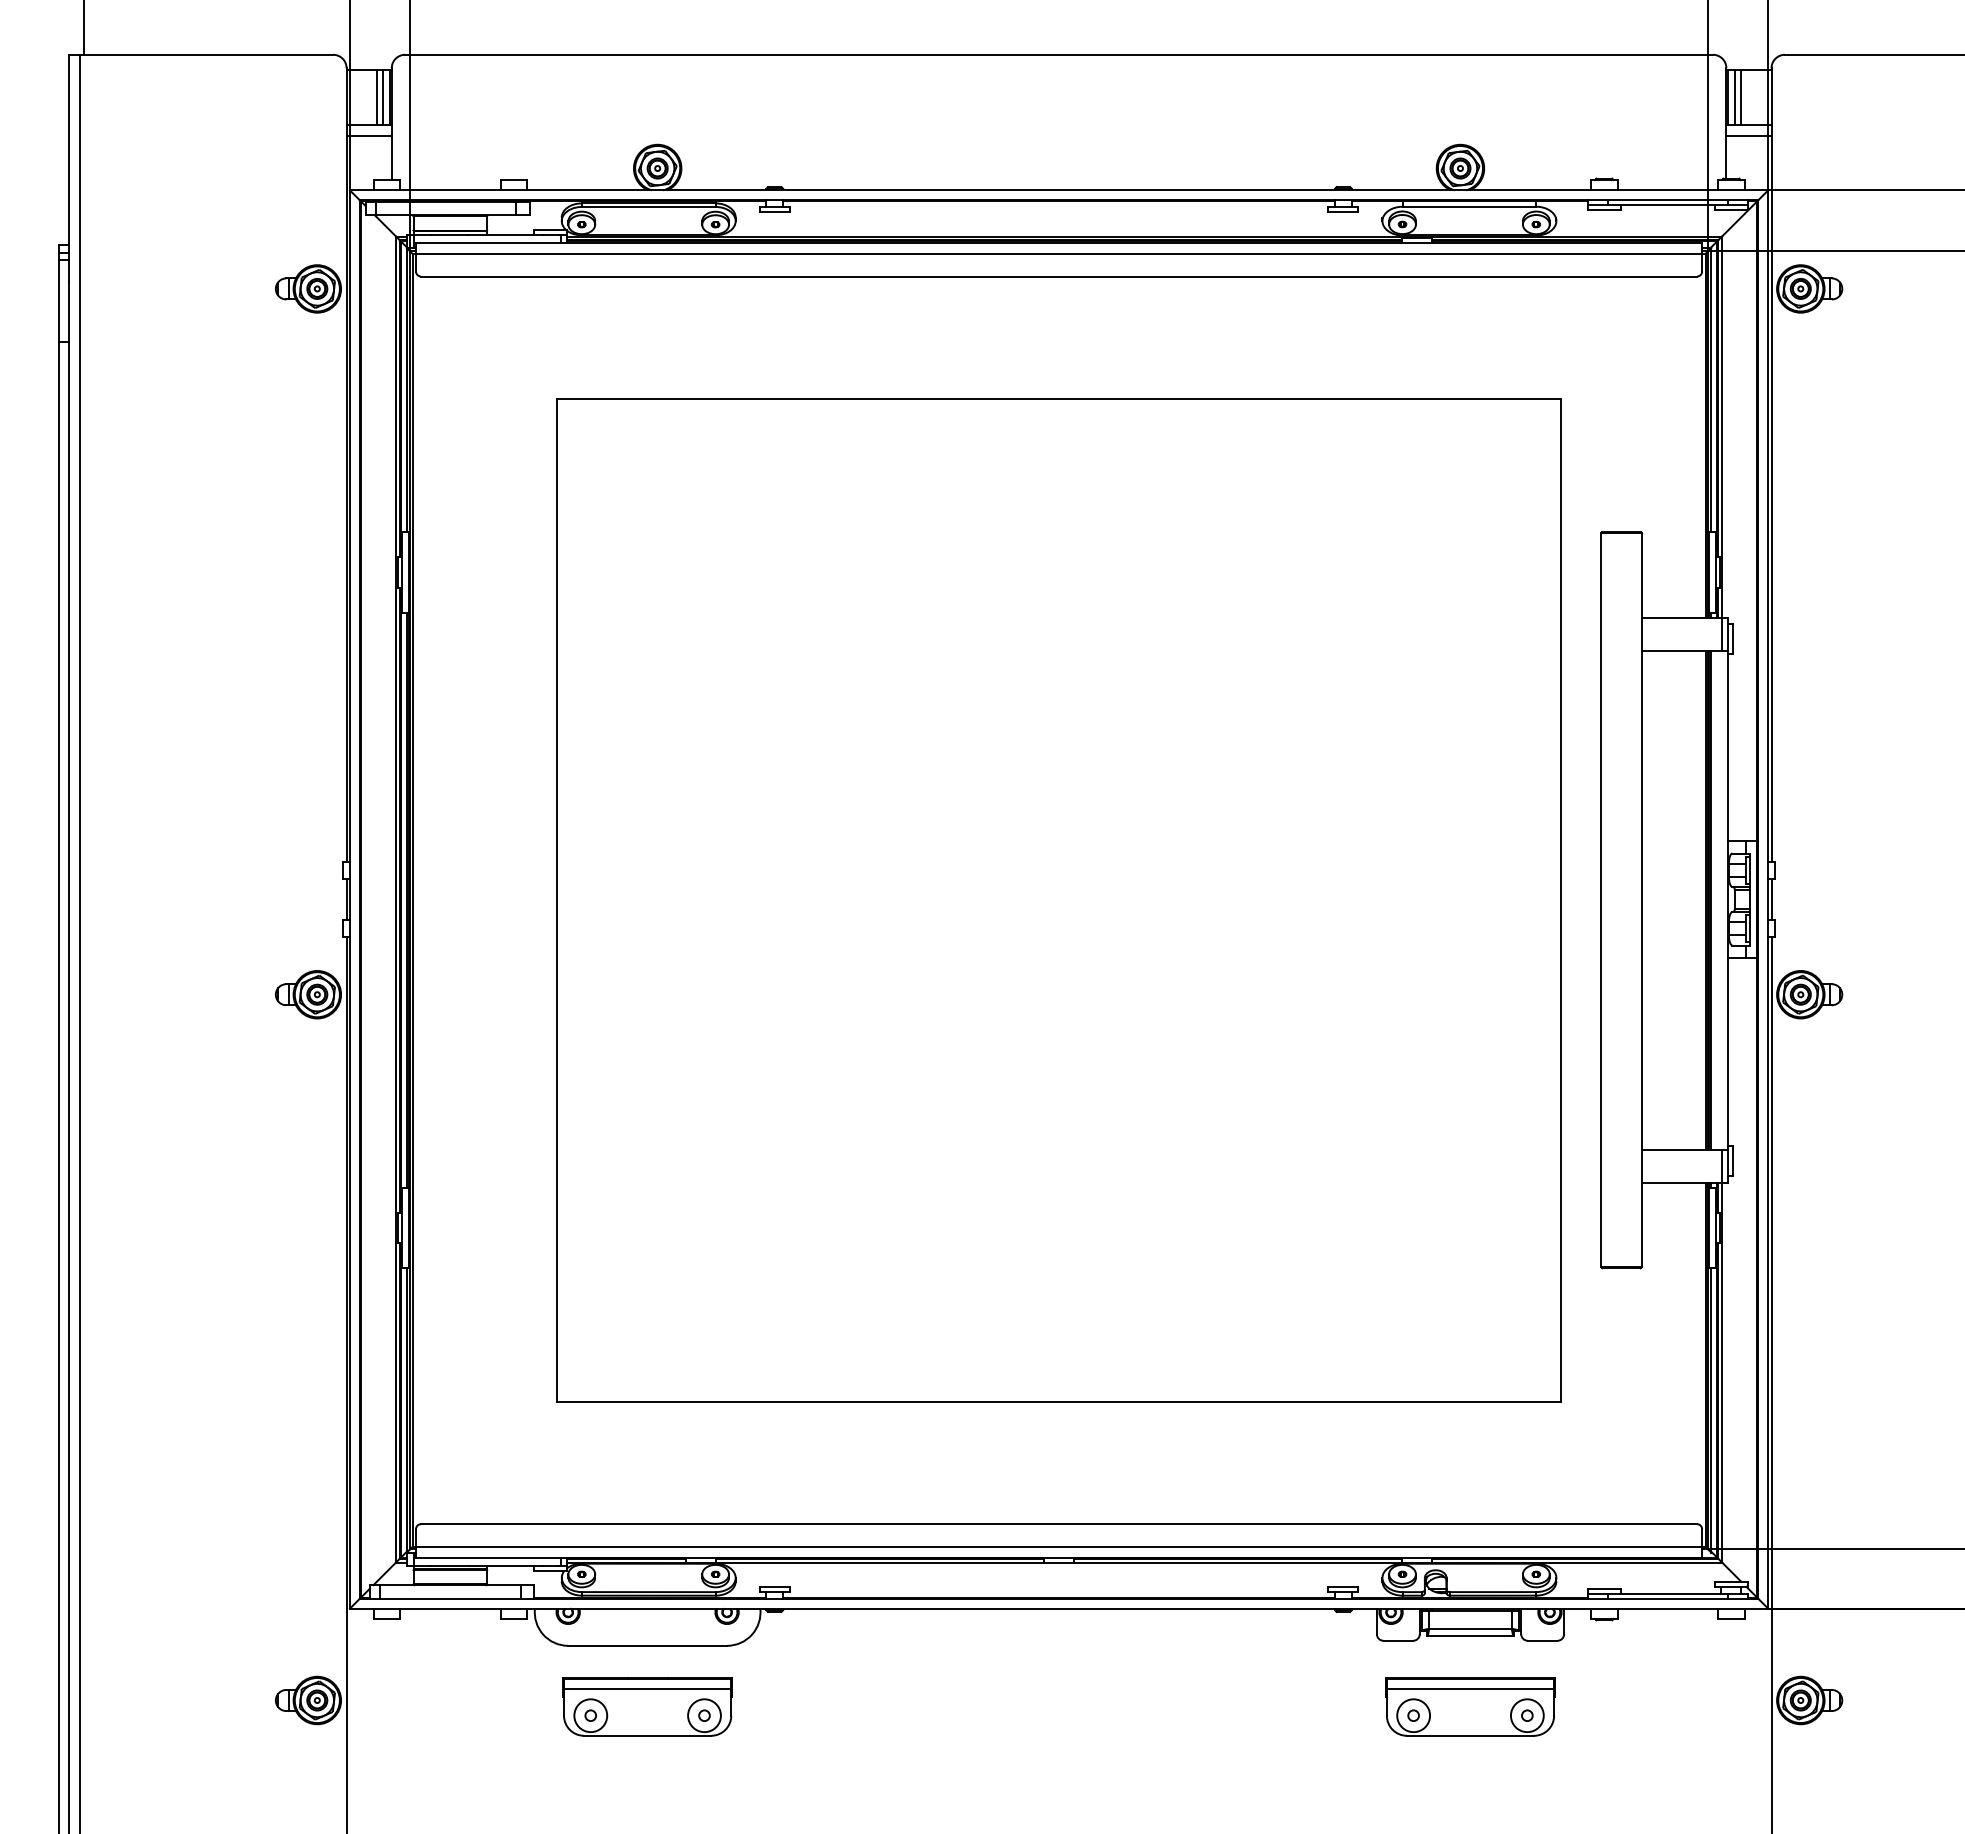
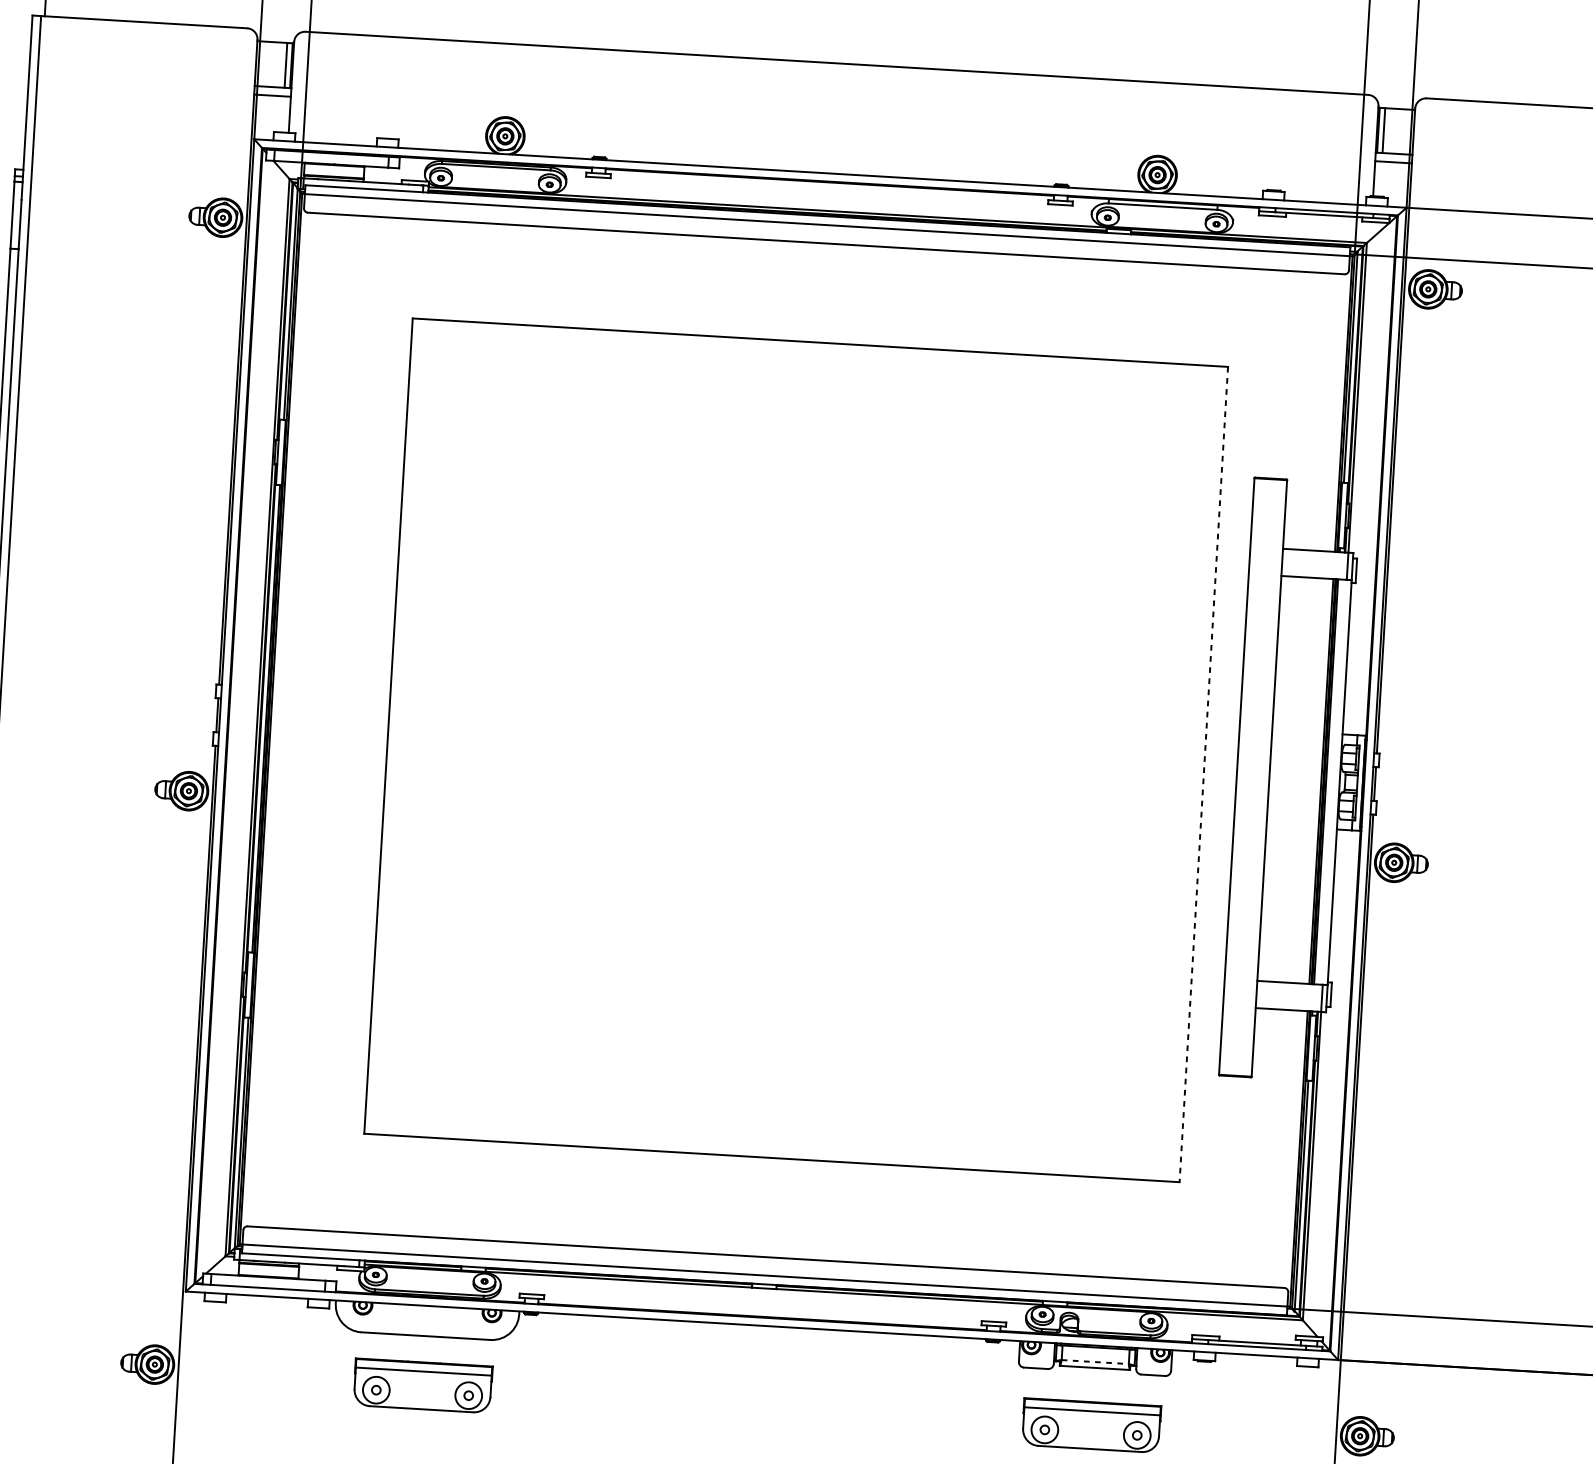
line: (376, 97) -> (280, 65), removed
line: (1741, 97) -> (1389, 130), removed
line: (1560, 900) -> (1203, 774), solid -> dashed
line: (1471, 1628) -> (1096, 1361), solid -> dashed

